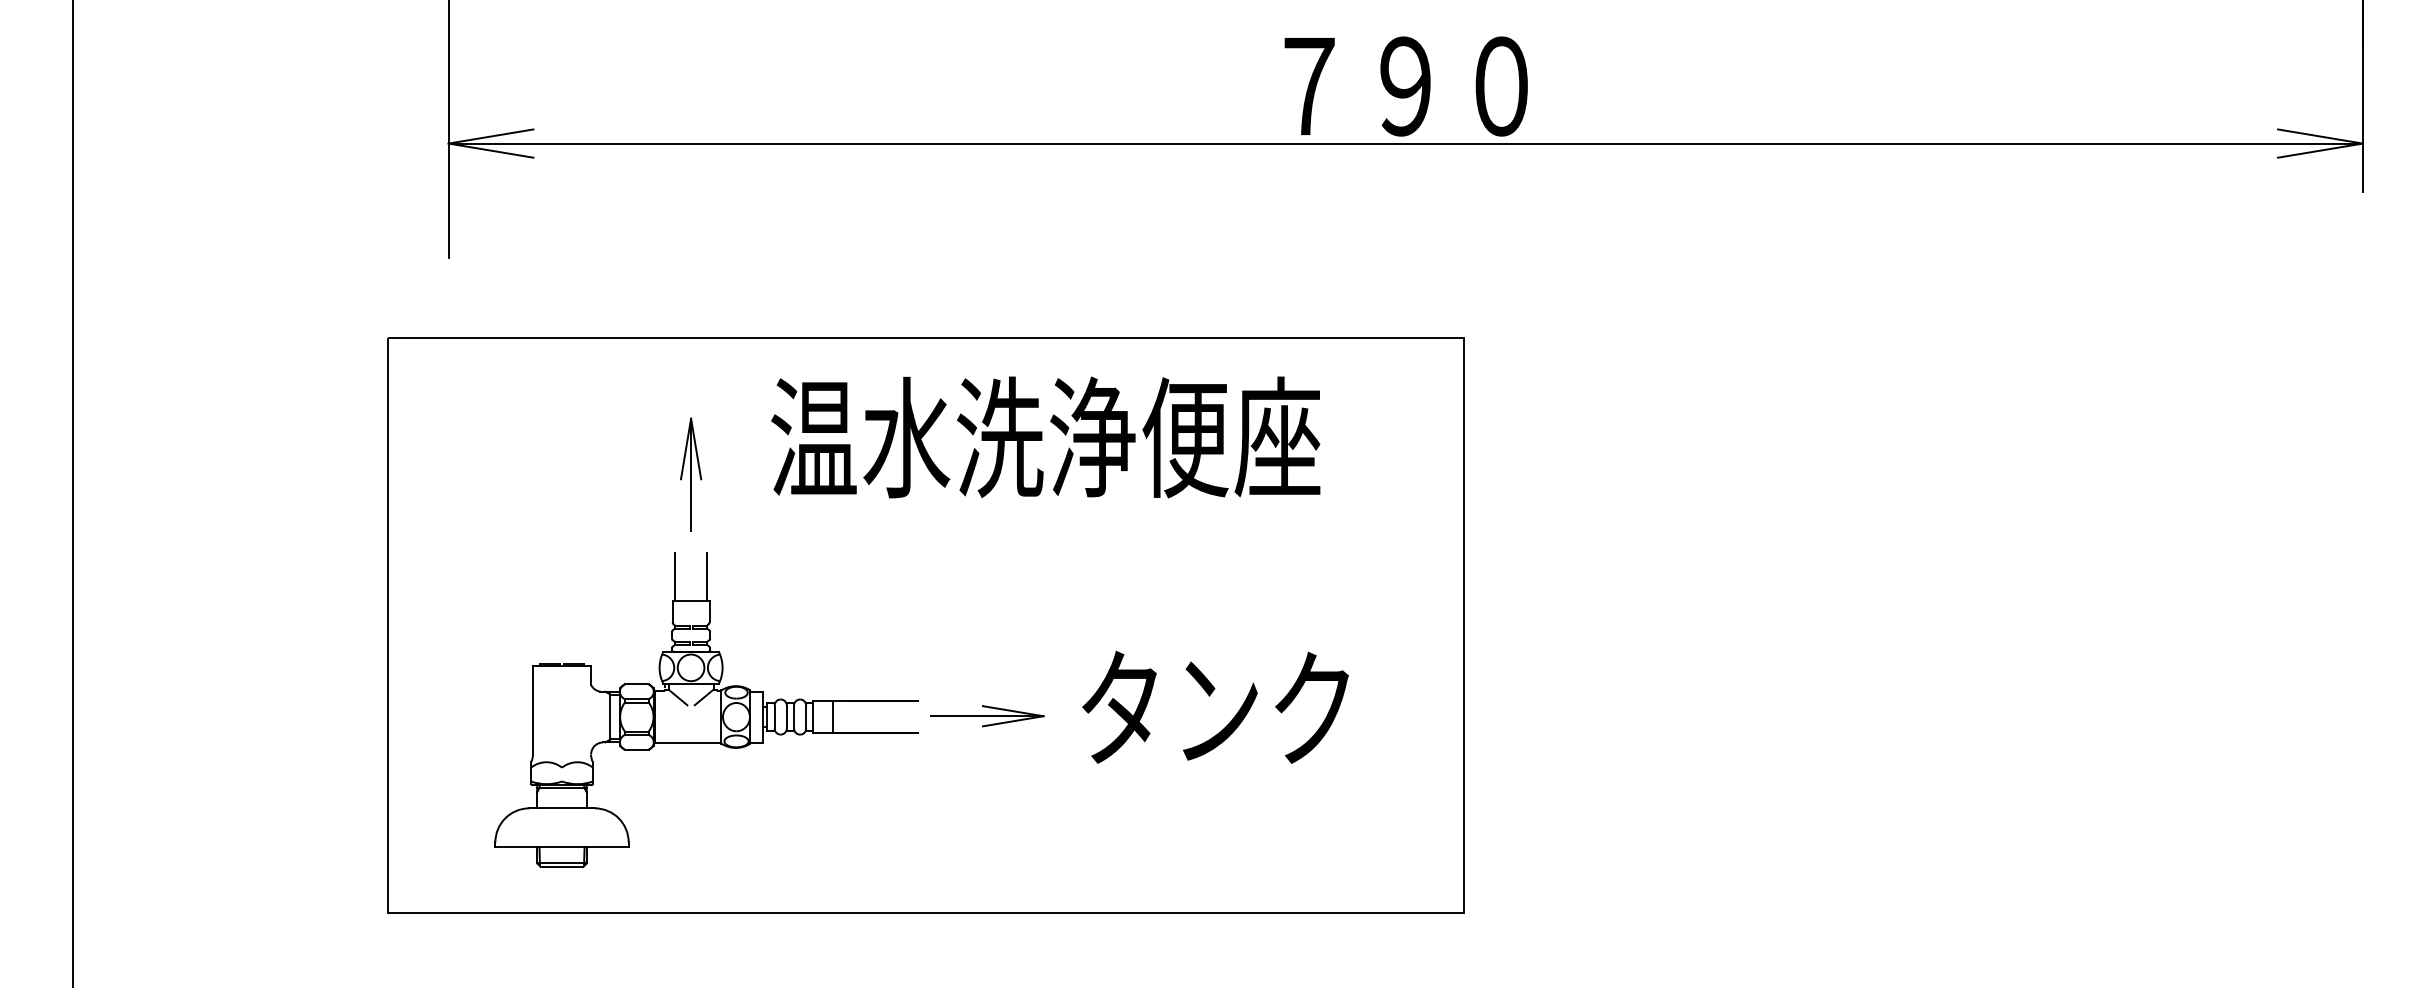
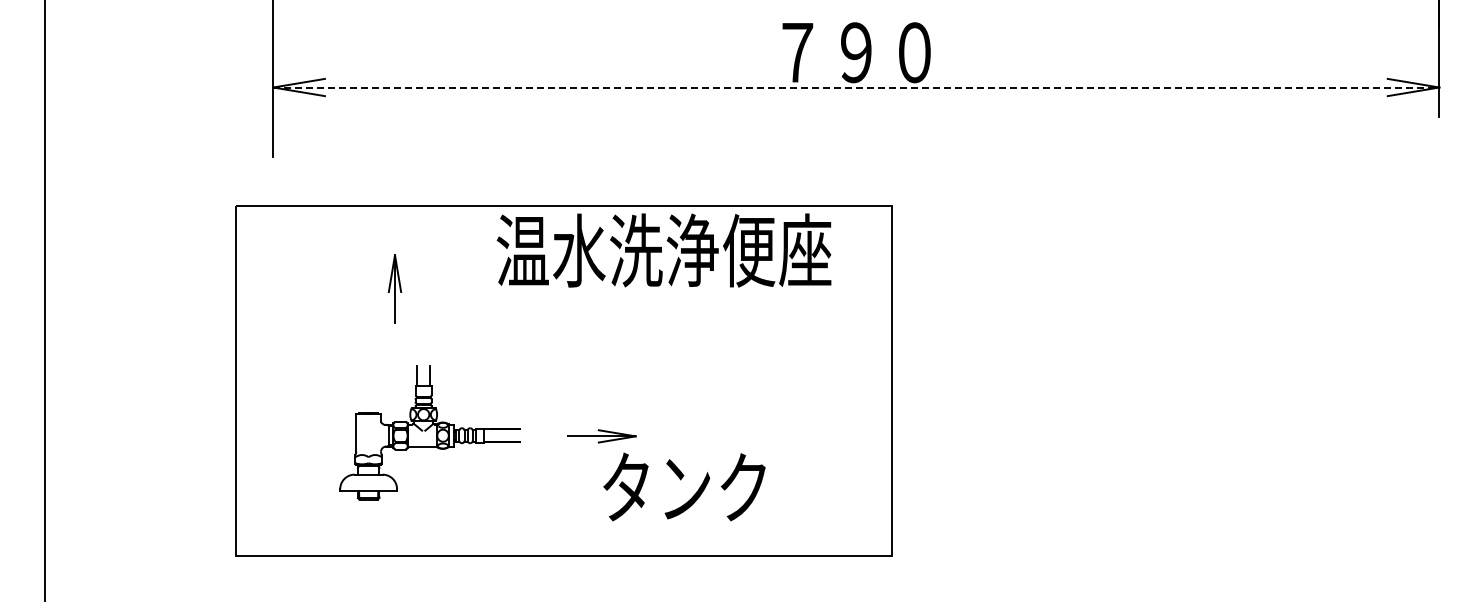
line: (1405, 143) -> (856, 87), solid -> dashed
text: (1044, 437) -> (663, 250), moved
part: (690, 473) -> (394, 288), moved
text: (1215, 706) -> (684, 486), moved
part: (705, 709) -> (429, 432), size x0.7

